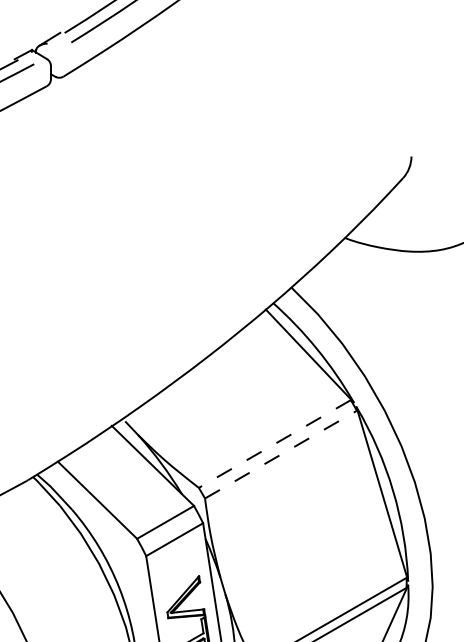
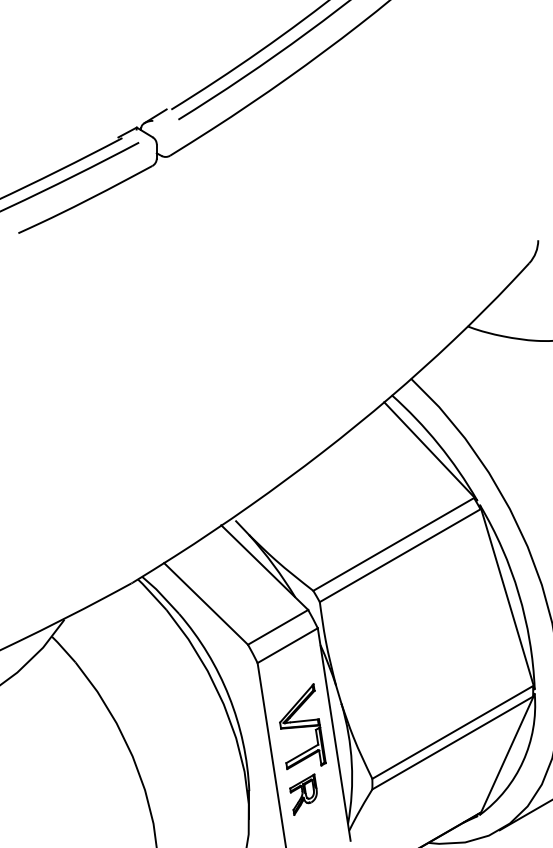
line: (274, 444) -> (393, 544), dashed -> solid
line: (281, 454) -> (400, 555), dashed -> solid

